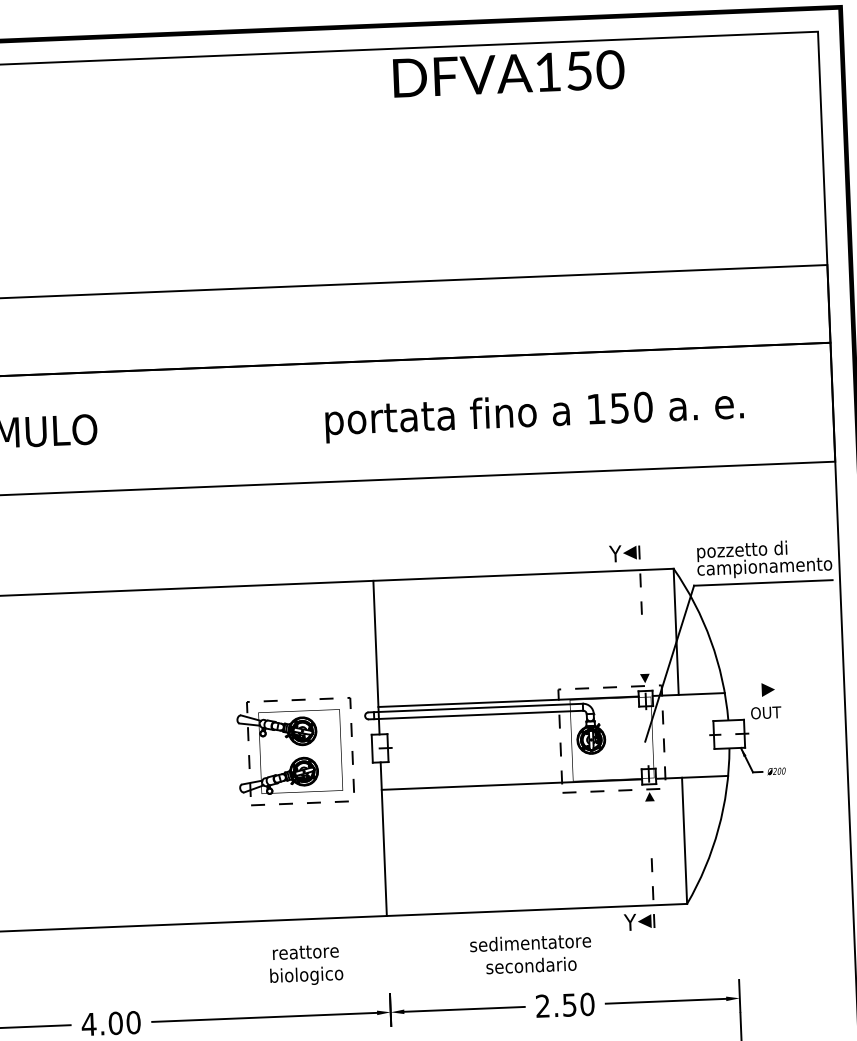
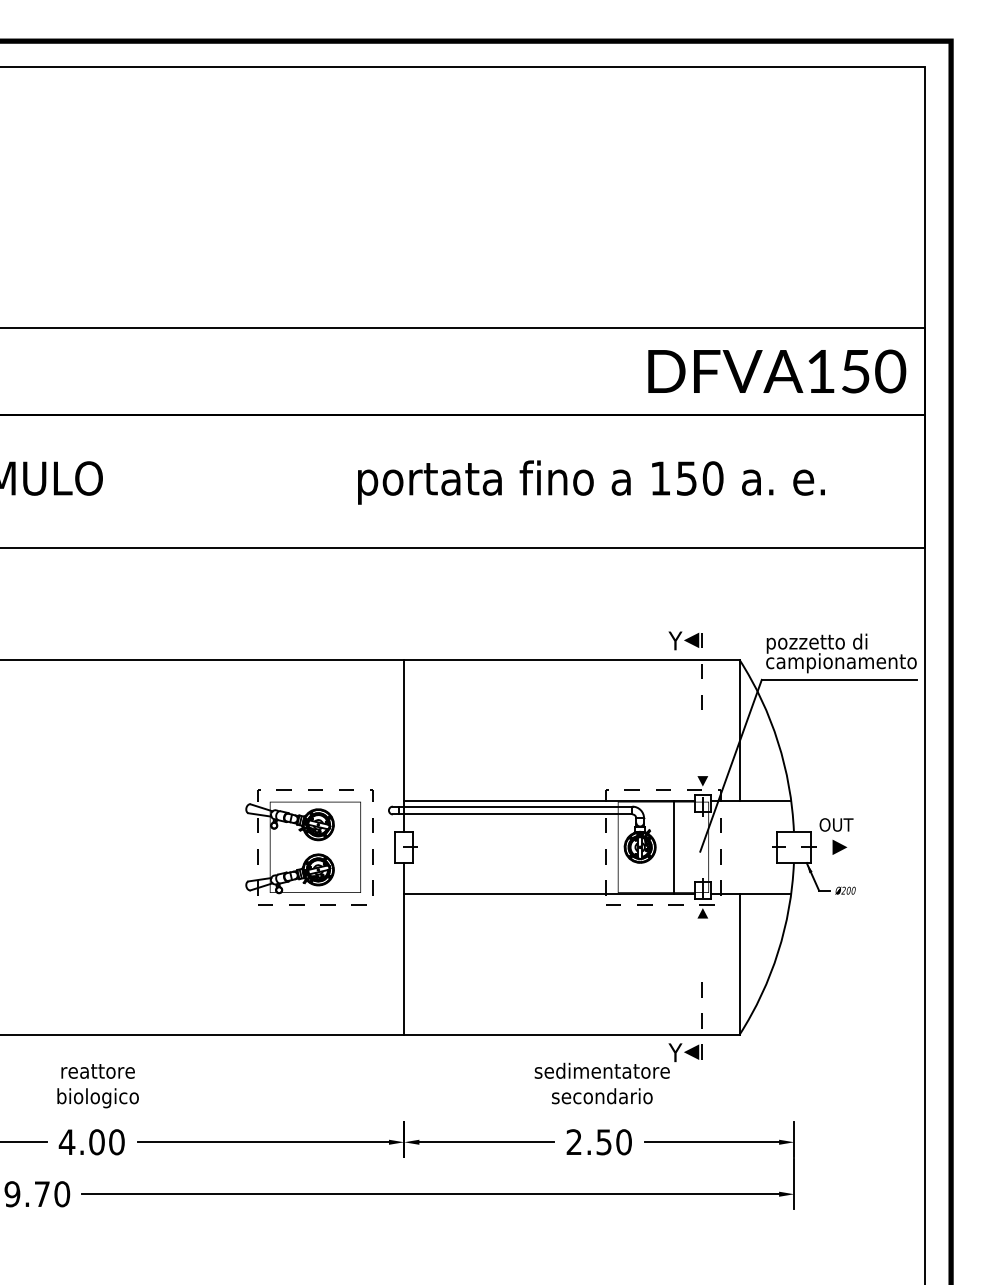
text: (509, 73) -> (777, 371), moved
line: (767, 689) -> (839, 846), moved
line: (622, 738) -> (674, 847), added
text: (530, 954) -> (601, 1083), moved
text: (305, 965) -> (97, 1086), moved

